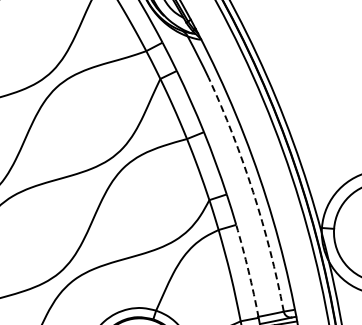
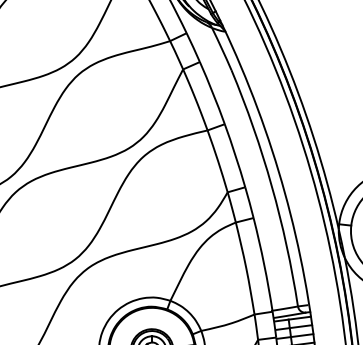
arc: (252, 192) -> (271, 186), dashed -> solid
arc: (248, 270) -> (264, 264), dashed -> solid

